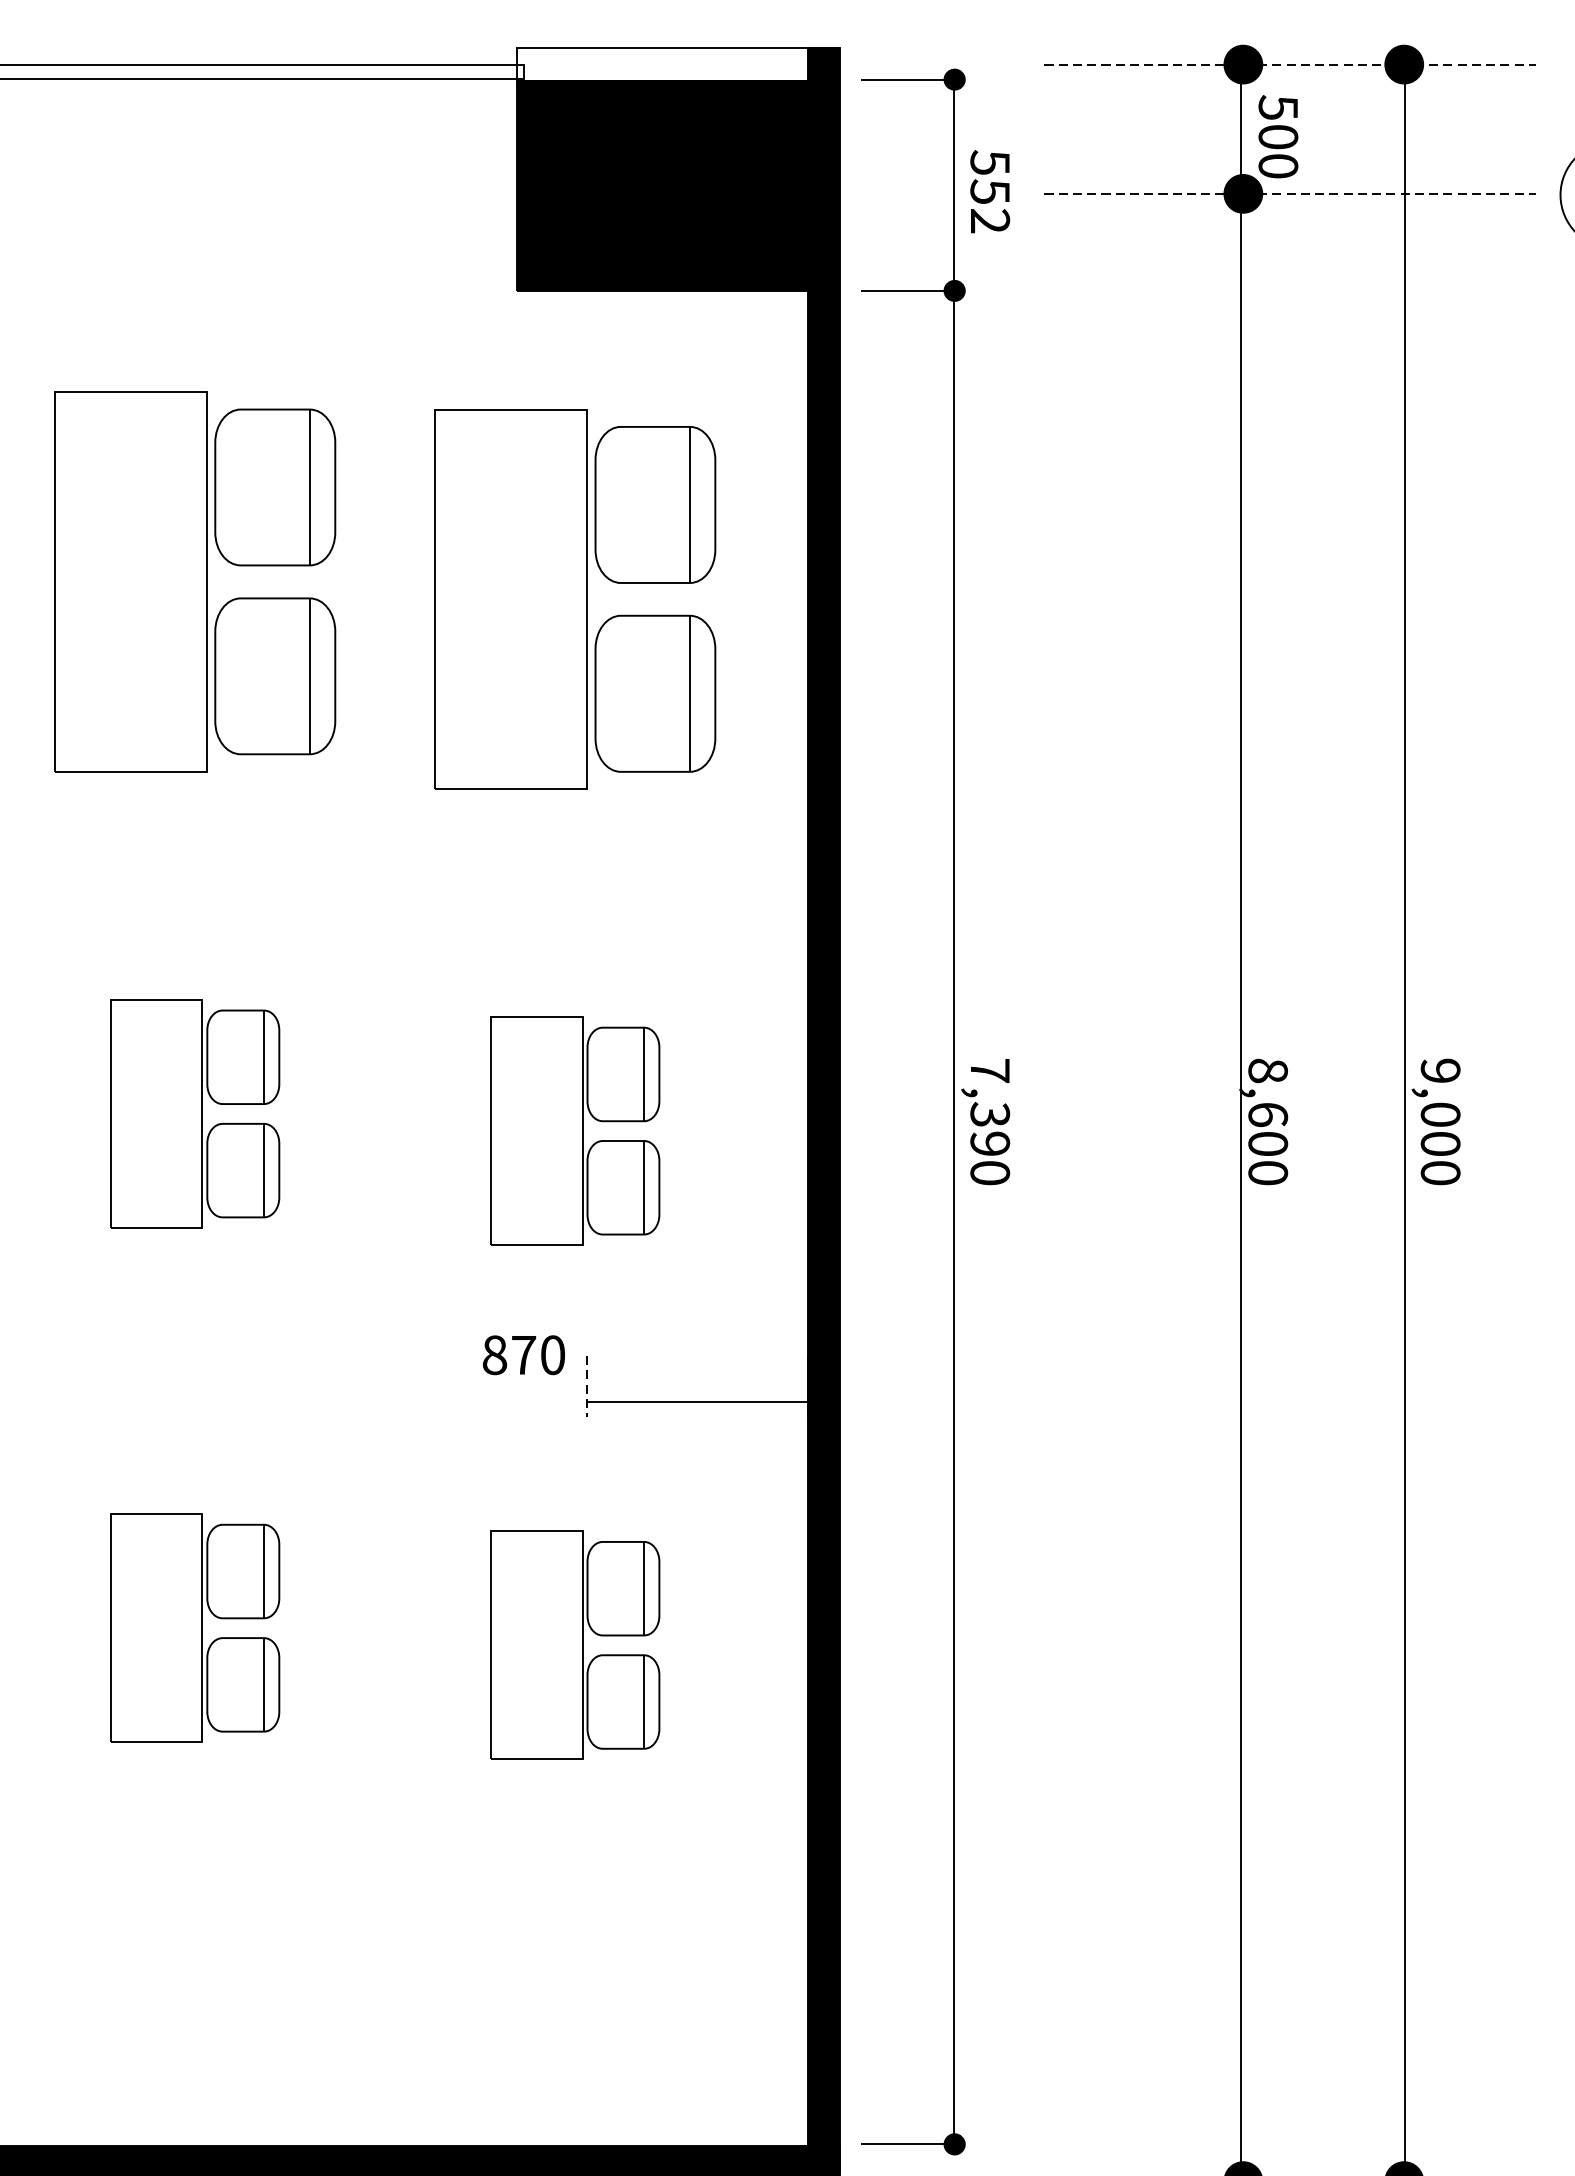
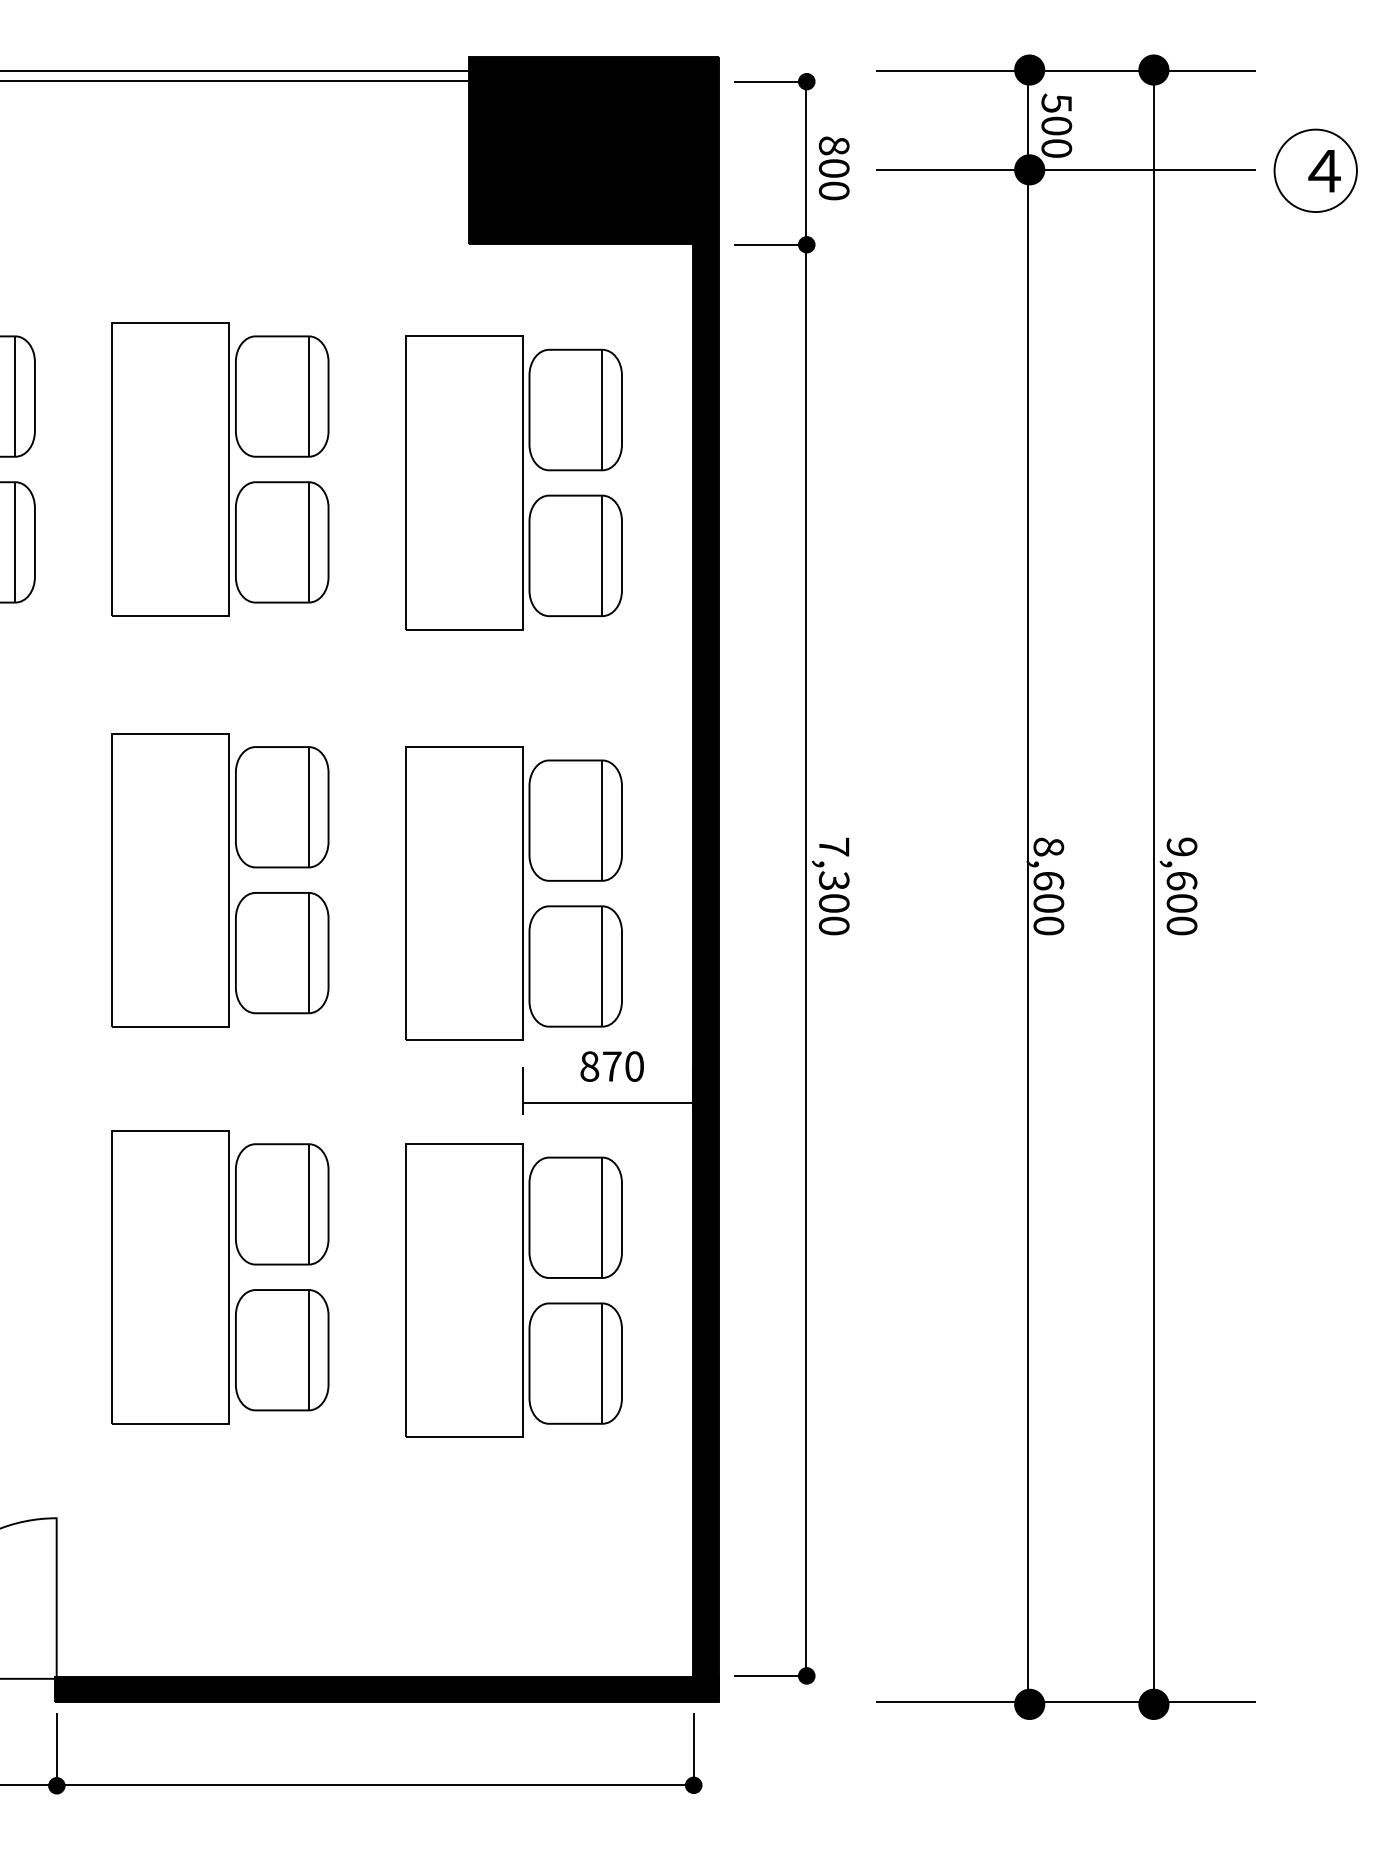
fill: (677, 63) -> (592, 69), added
line: (1291, 65) -> (1066, 70), dashed -> solid
text: (989, 192) -> (833, 168), 552 -> 800
line: (1291, 193) -> (1066, 169), dashed -> solid
part: (195, 1114) -> (220, 880), size x1.67
text: (1439, 1114) -> (1181, 880), 9,000 -> 9,600
part: (574, 1131) -> (513, 893), size x1.67
text: (989, 1144) -> (833, 903), 7,390 -> 7,300
text: (523, 1355) -> (611, 1066), moved
line: (587, 1386) -> (523, 1090), dashed -> solid
part: (195, 1628) -> (220, 1277), size x1.67
part: (574, 1645) -> (513, 1290), size x1.67

